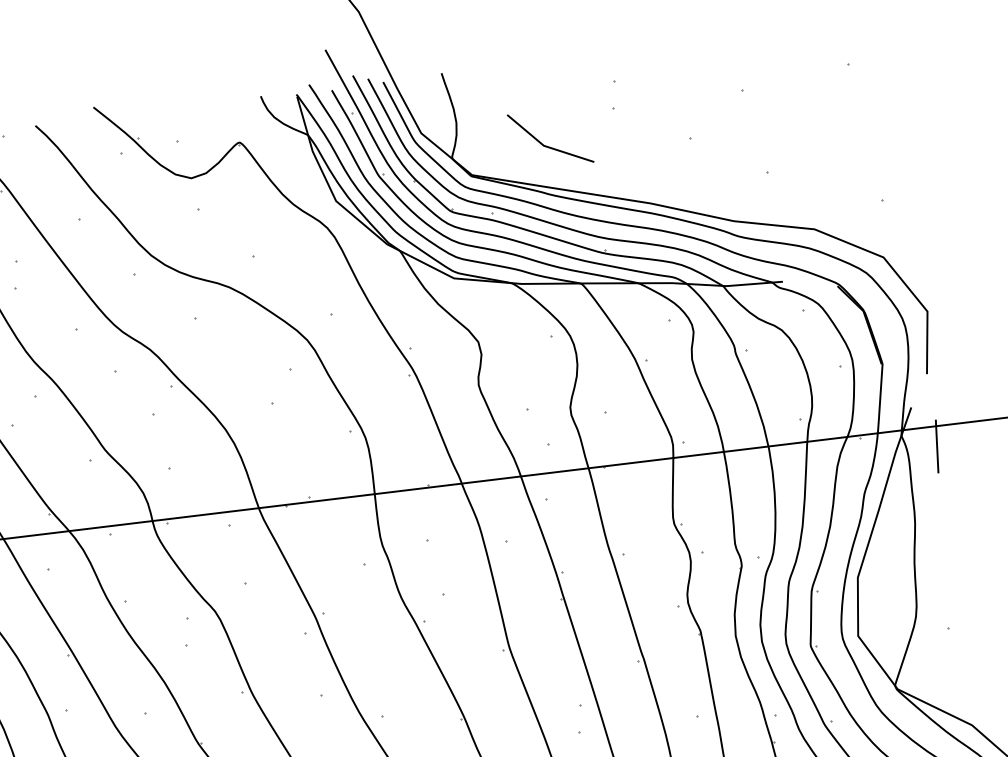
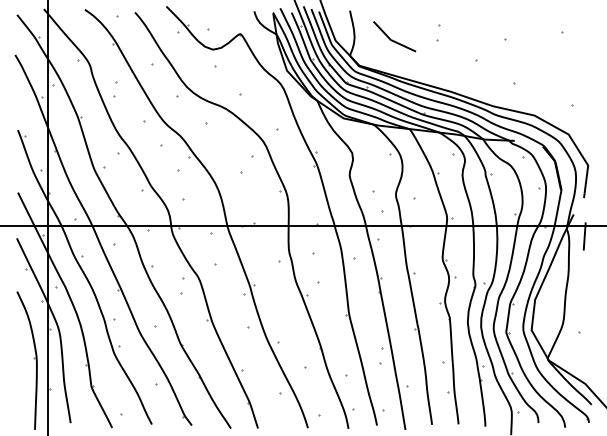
line: (547, 144) -> (392, 39), moved

